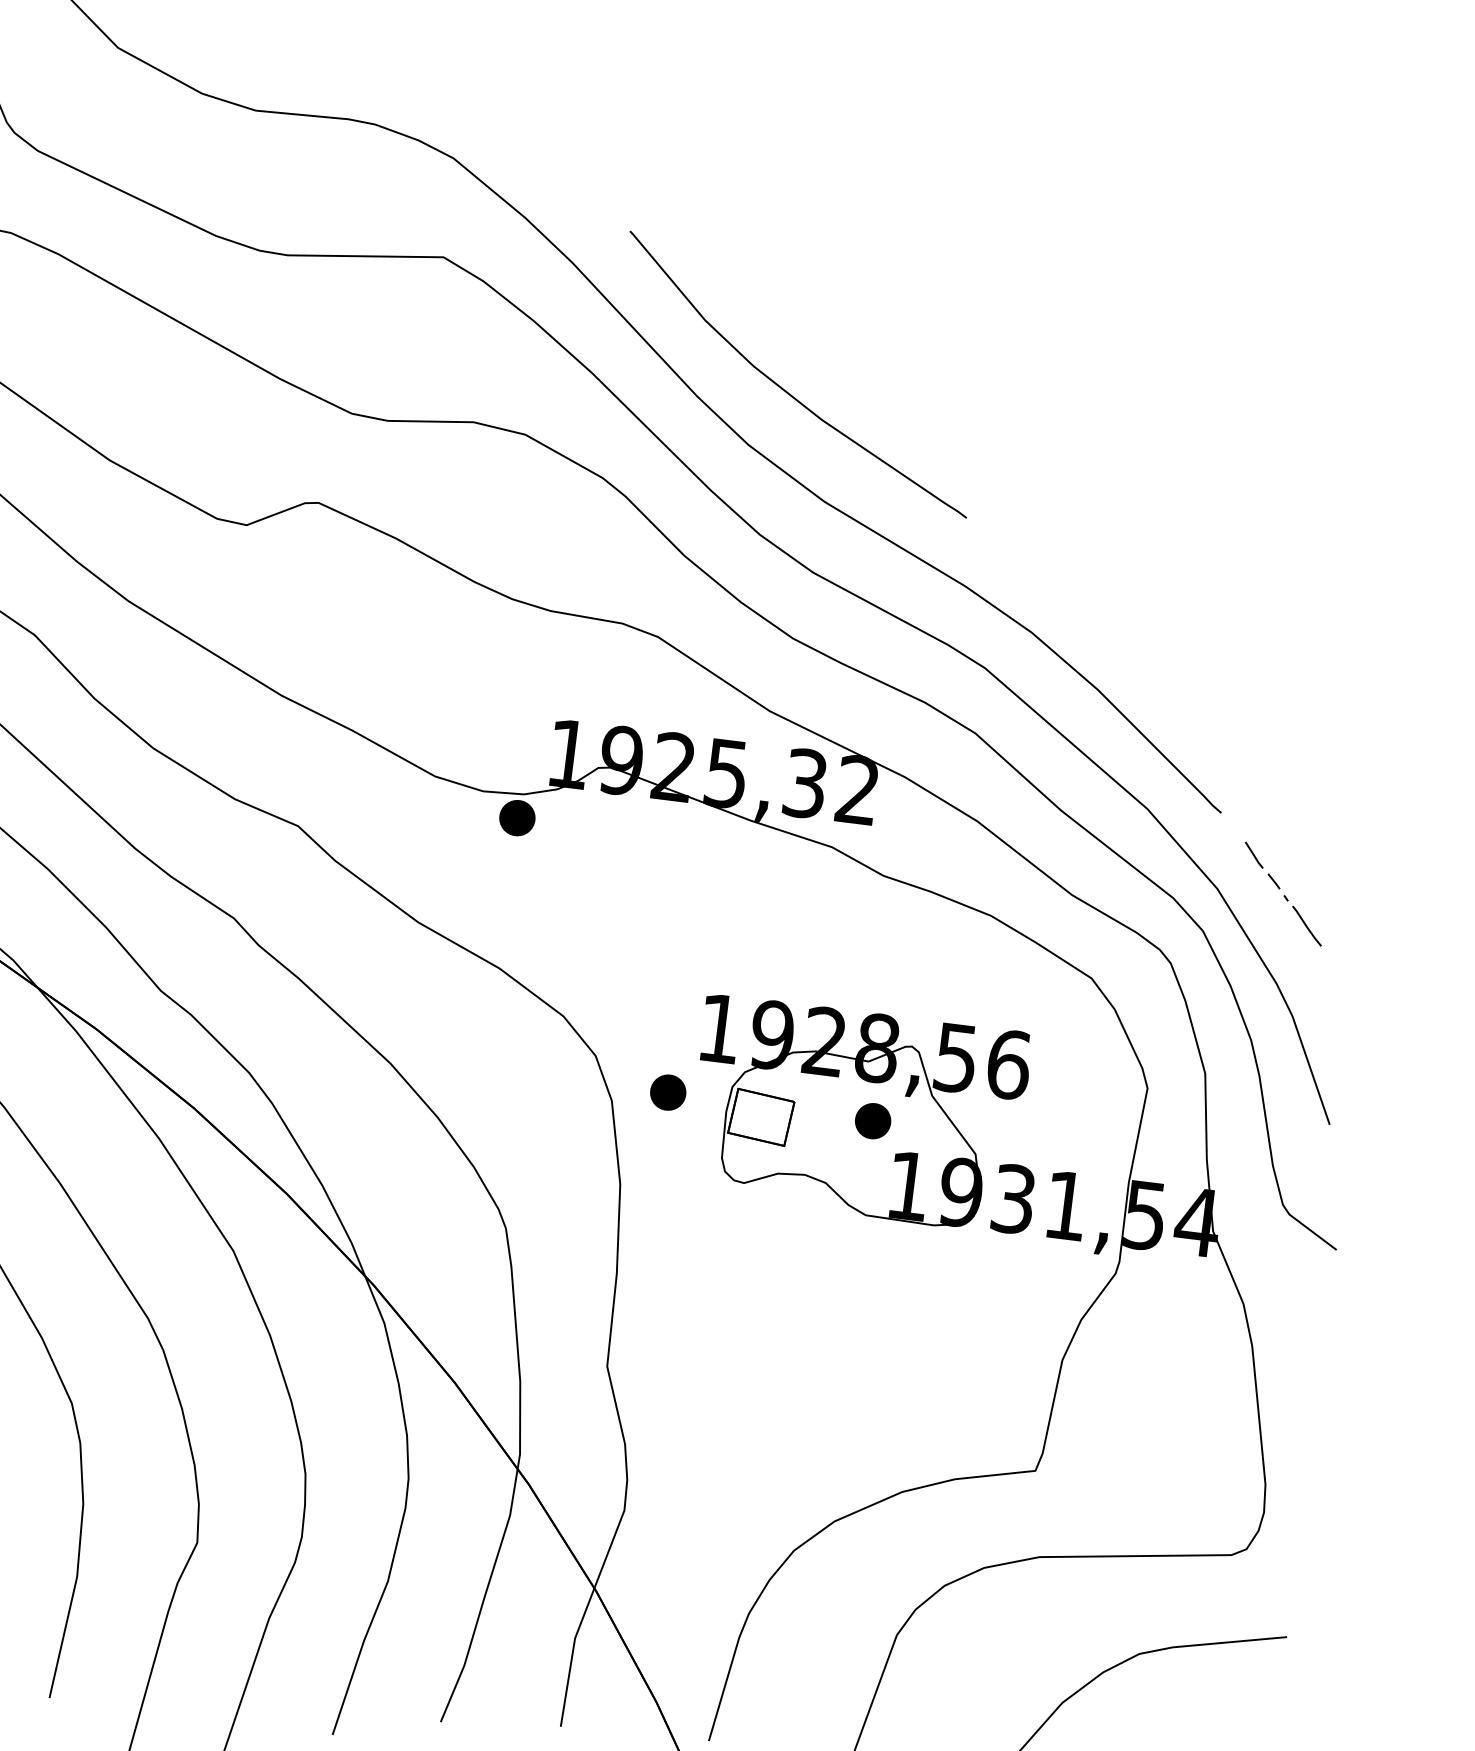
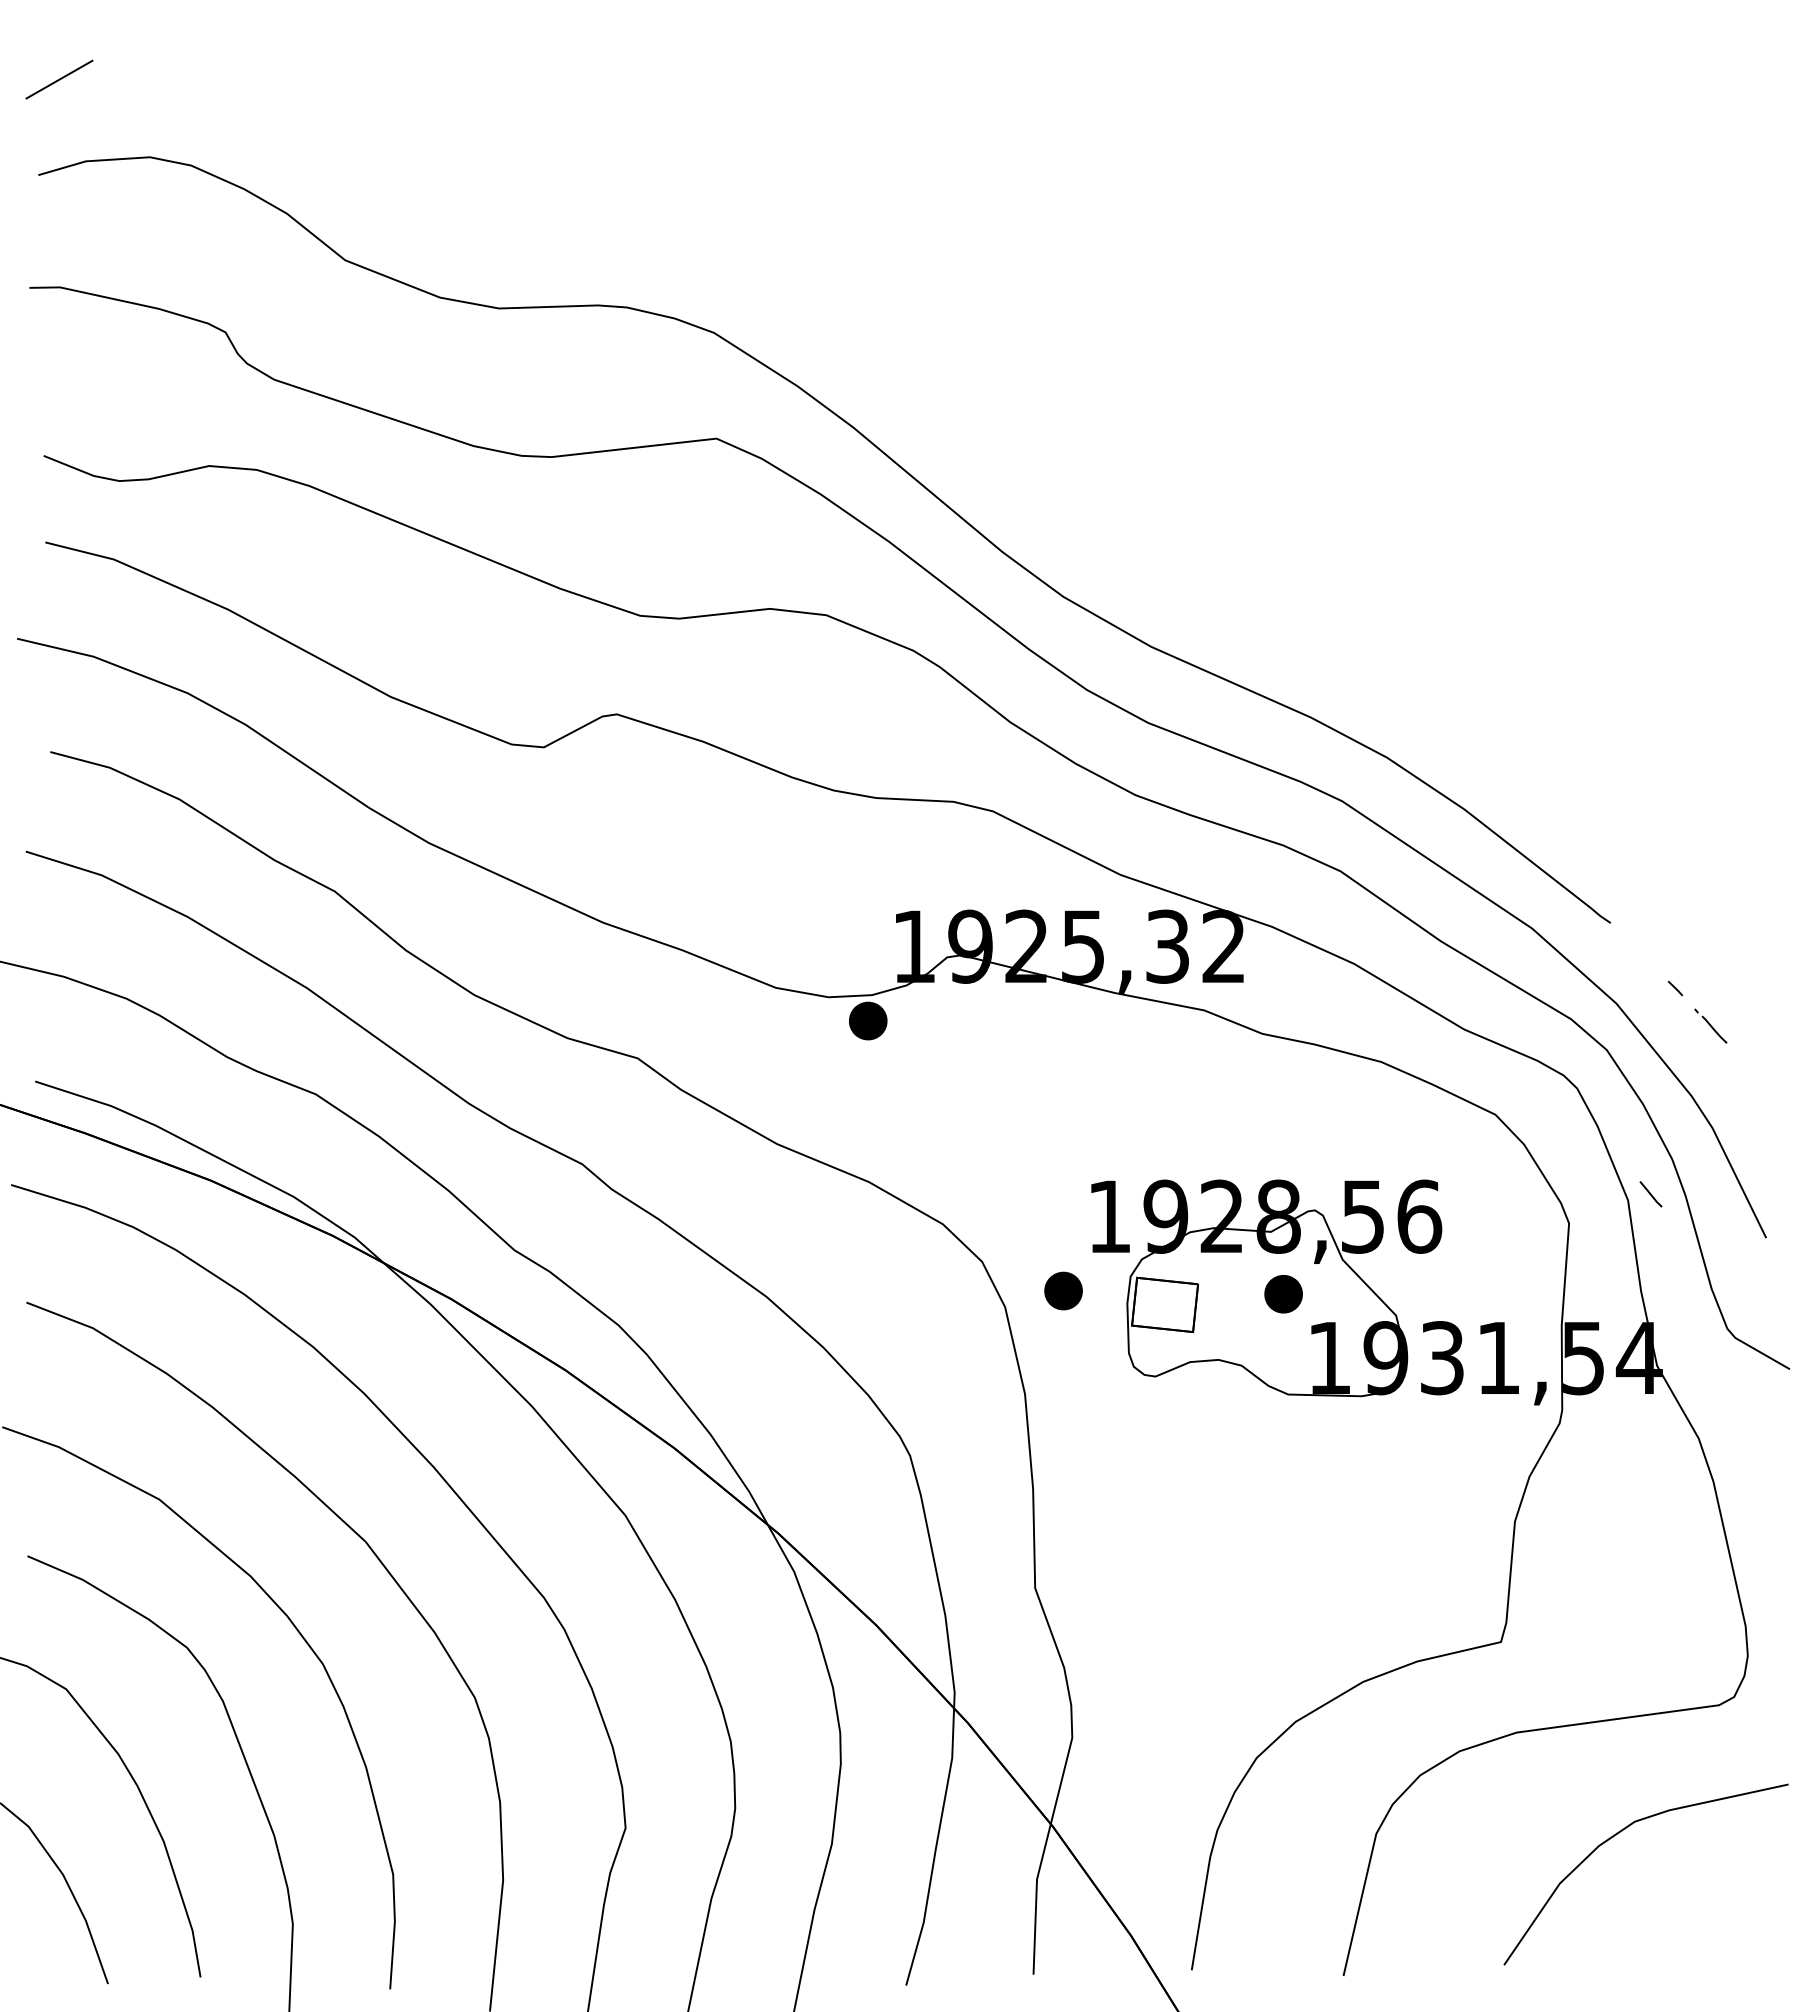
curve: (786, 390) -> (1096, 534), removed
line: (1253, 855) -> (1650, 1194), moved
part: (1302, 920) -> (1710, 1025), size x0.7

